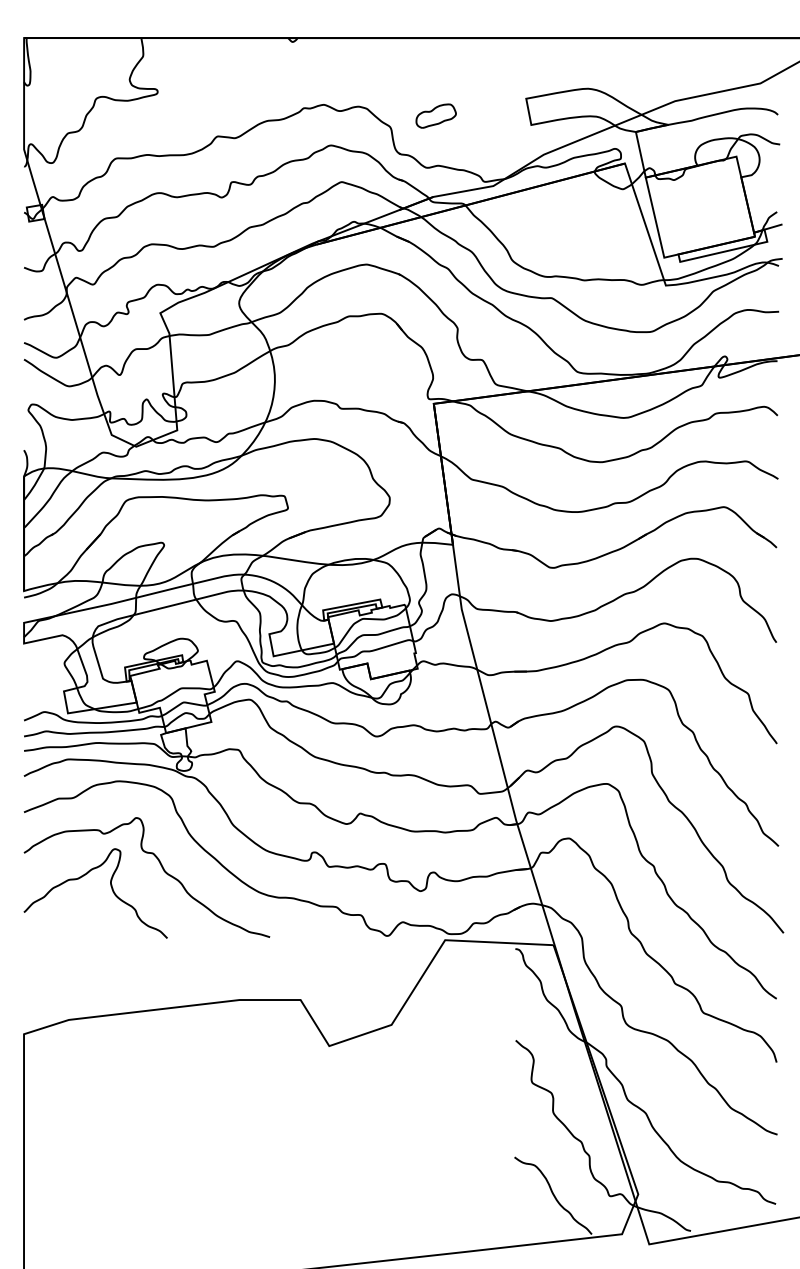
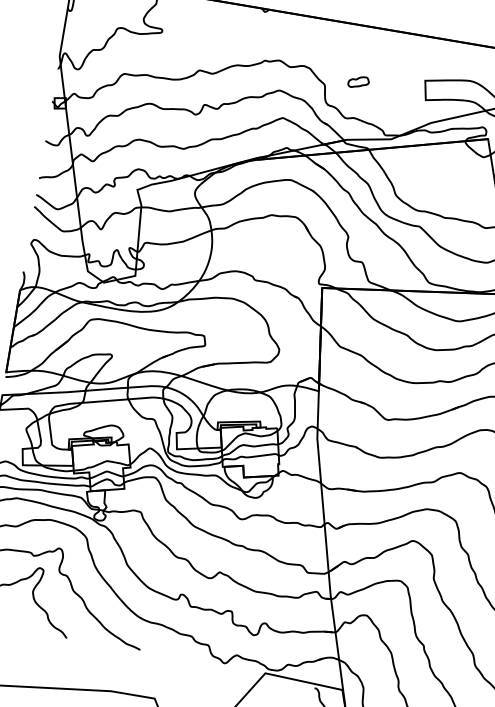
part: (435, 115) -> (358, 81), size x0.7

